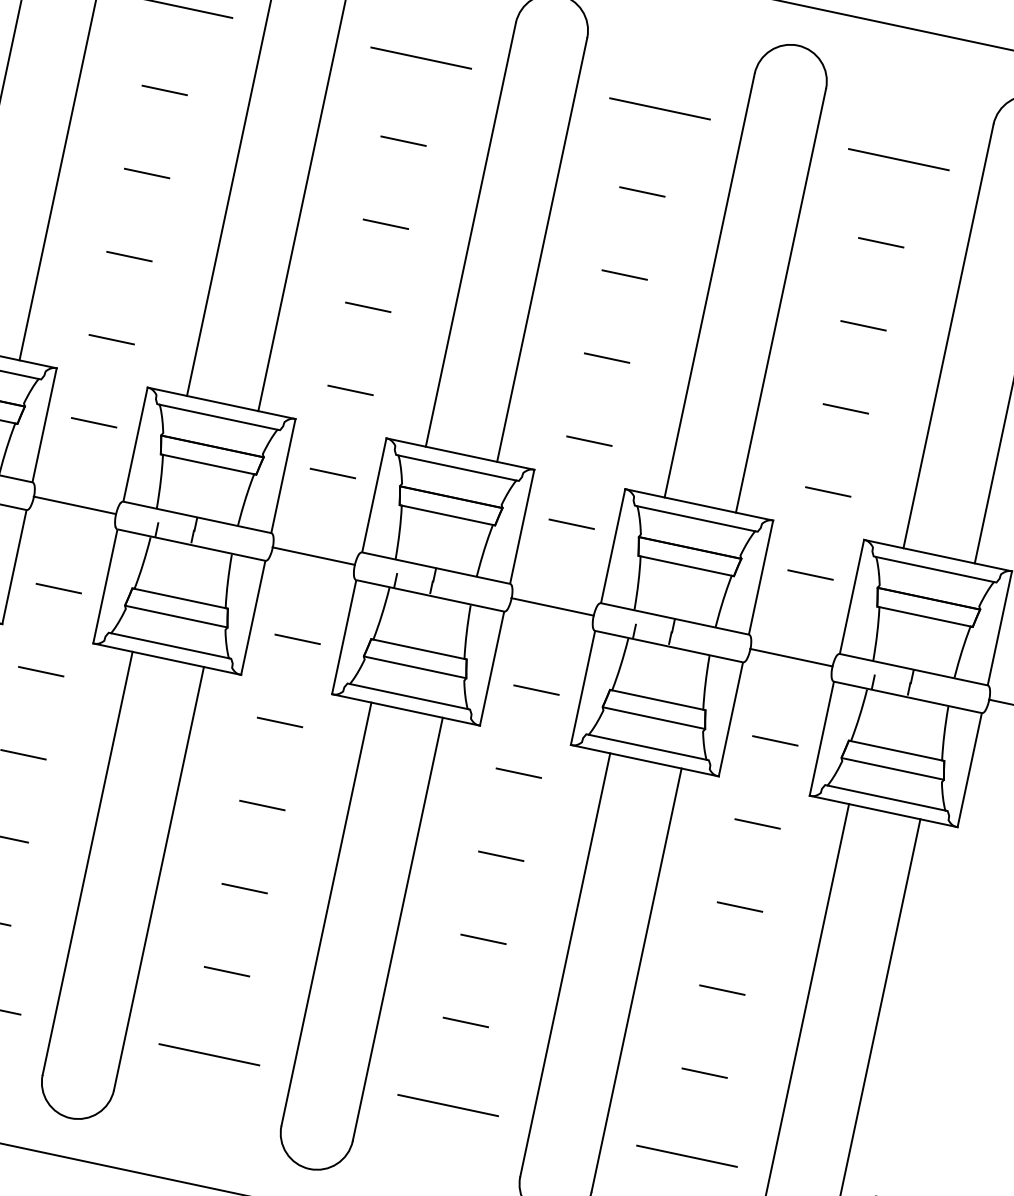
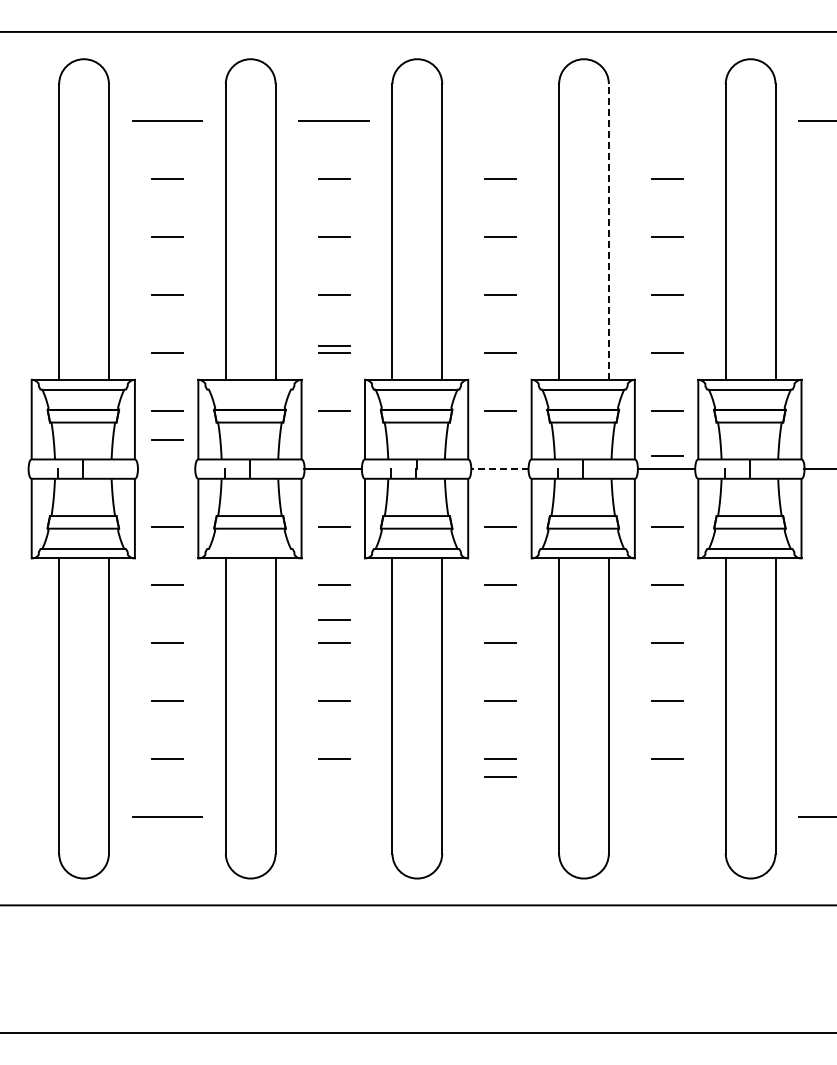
line: (659, 109) -> (500, 121), removed
line: (898, 158) -> (667, 120), removed
line: (780, 299) -> (608, 231), solid -> dashed
line: (353, 379) -> (334, 345), added
line: (218, 416) -> (249, 389), removed
line: (85, 463) -> (167, 439), added
line: (74, 504) -> (166, 468), removed
line: (552, 606) -> (499, 468), solid -> dashed
line: (796, 638) -> (667, 455), added
line: (170, 646) -> (250, 549), removed
line: (269, 772) -> (334, 619), added
line: (459, 1048) -> (500, 776), added
line: (208, 1054) -> (333, 816), removed
line: (447, 1105) -> (500, 816), removed
line: (686, 1156) -> (667, 816), removed

